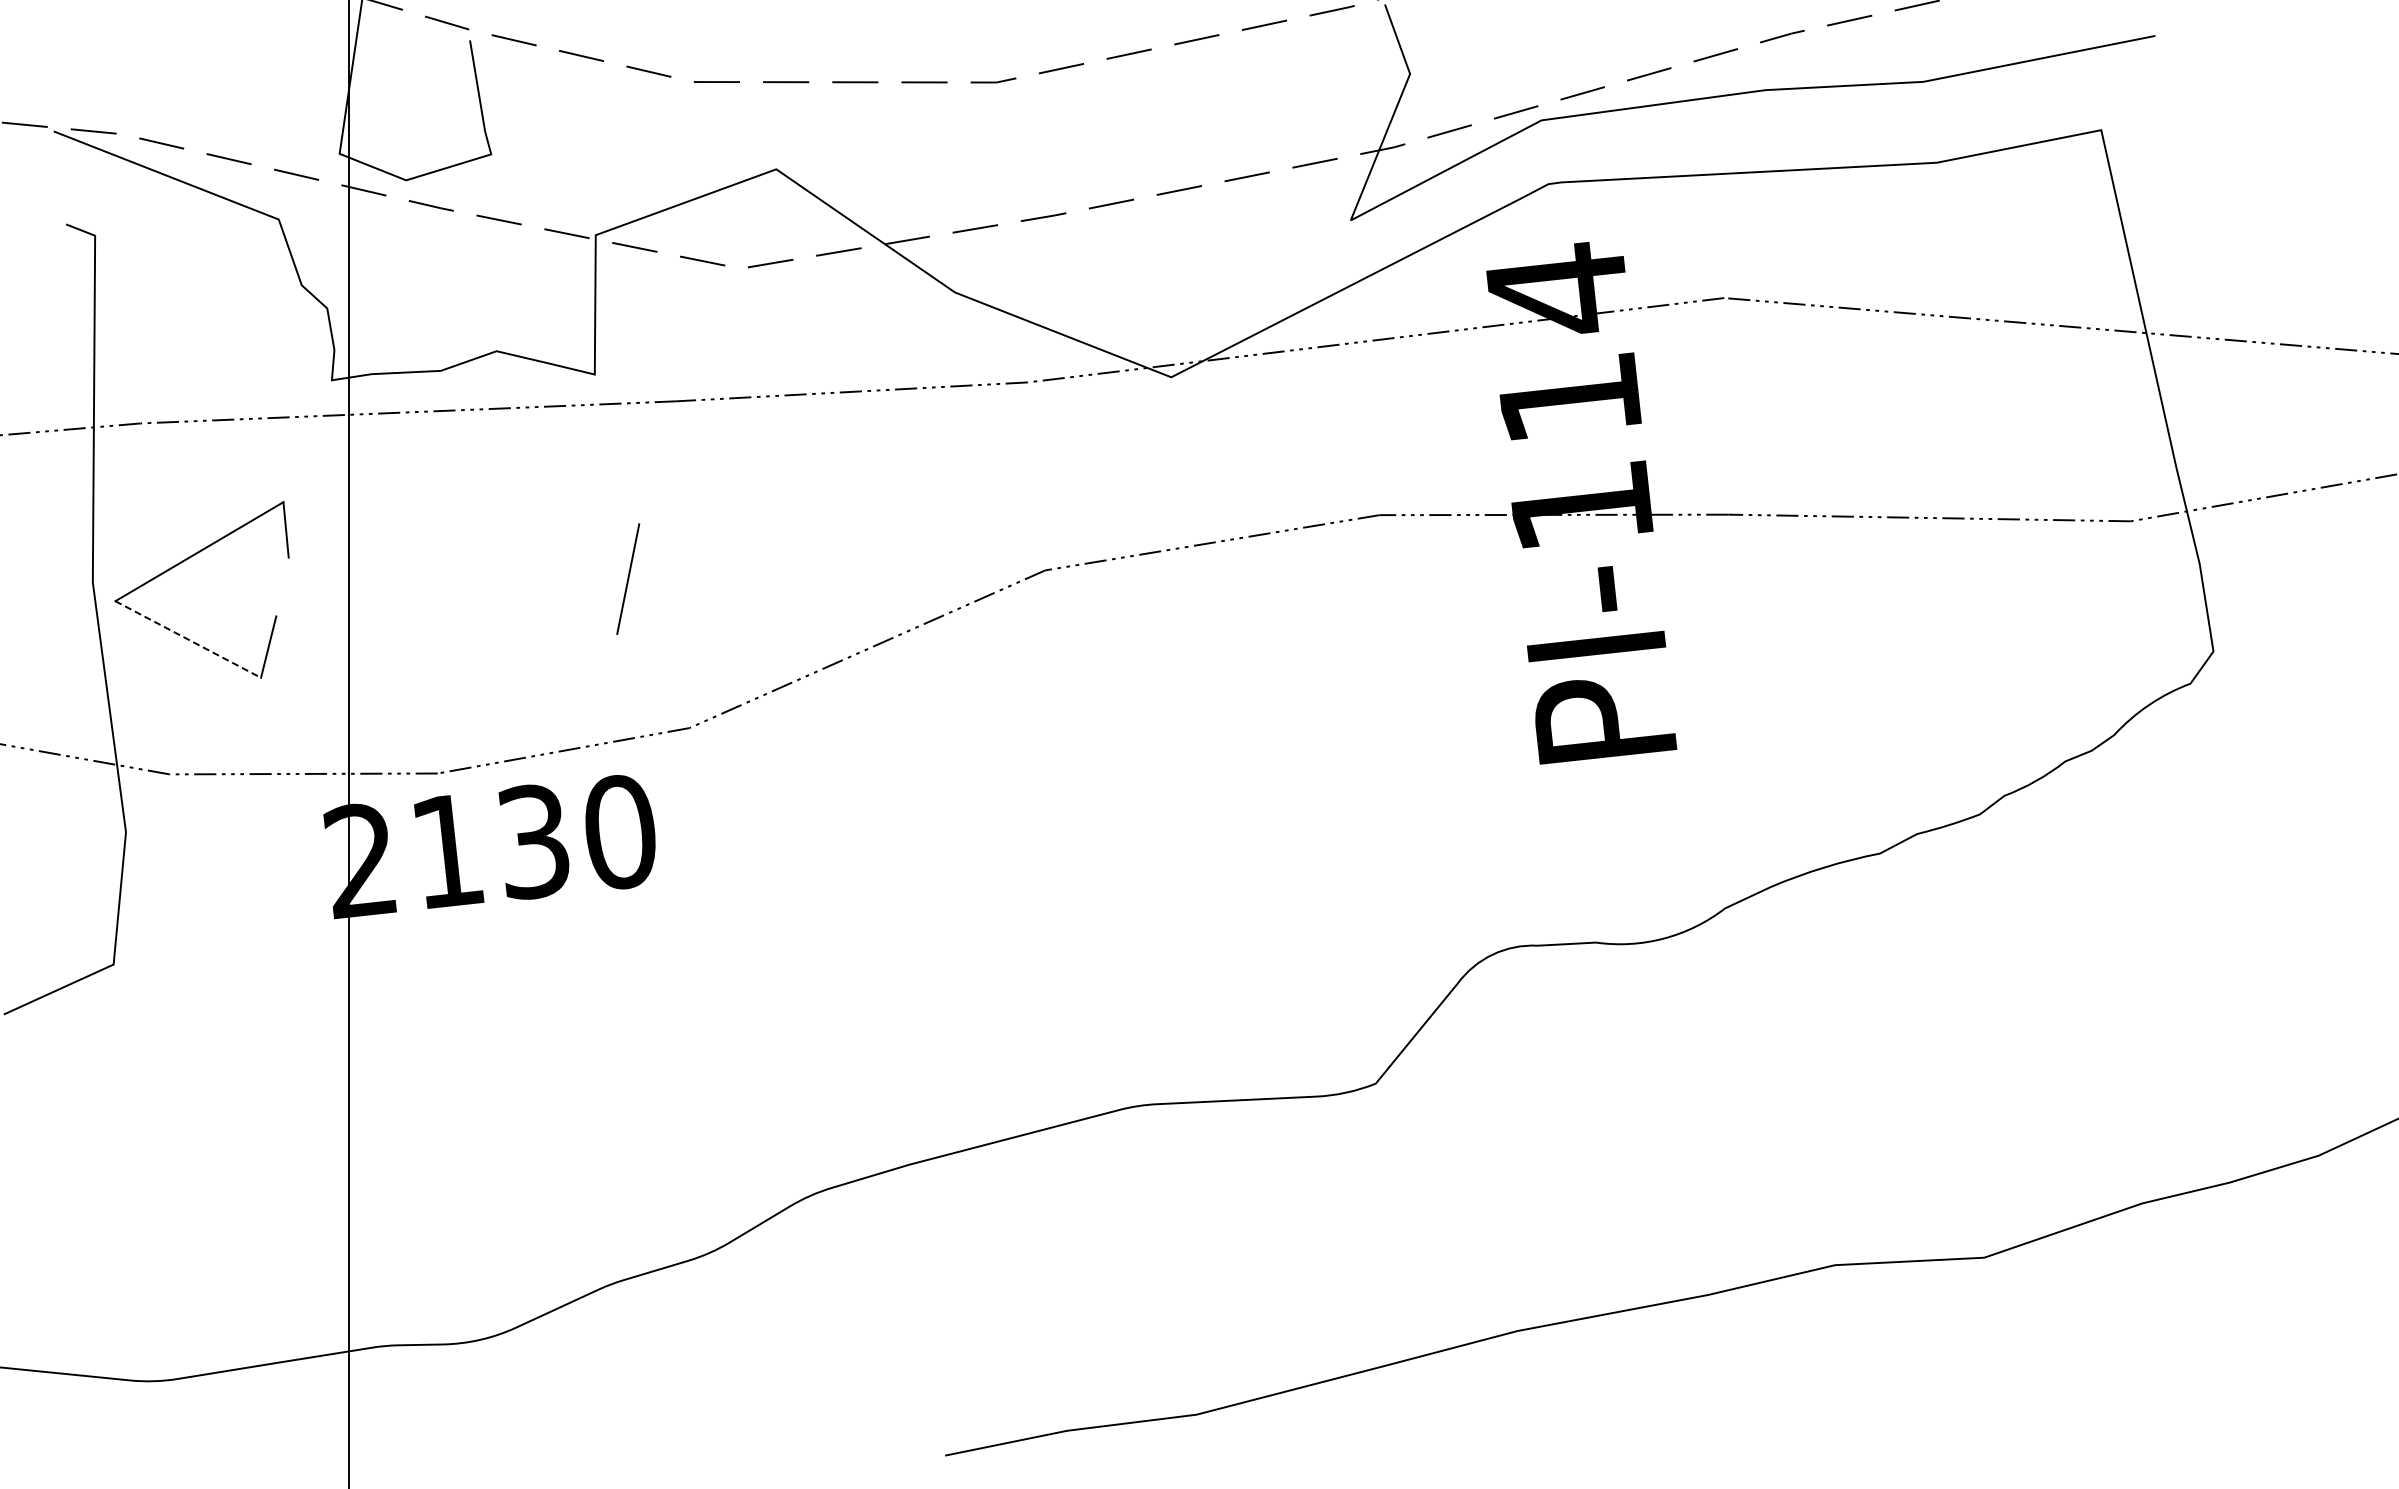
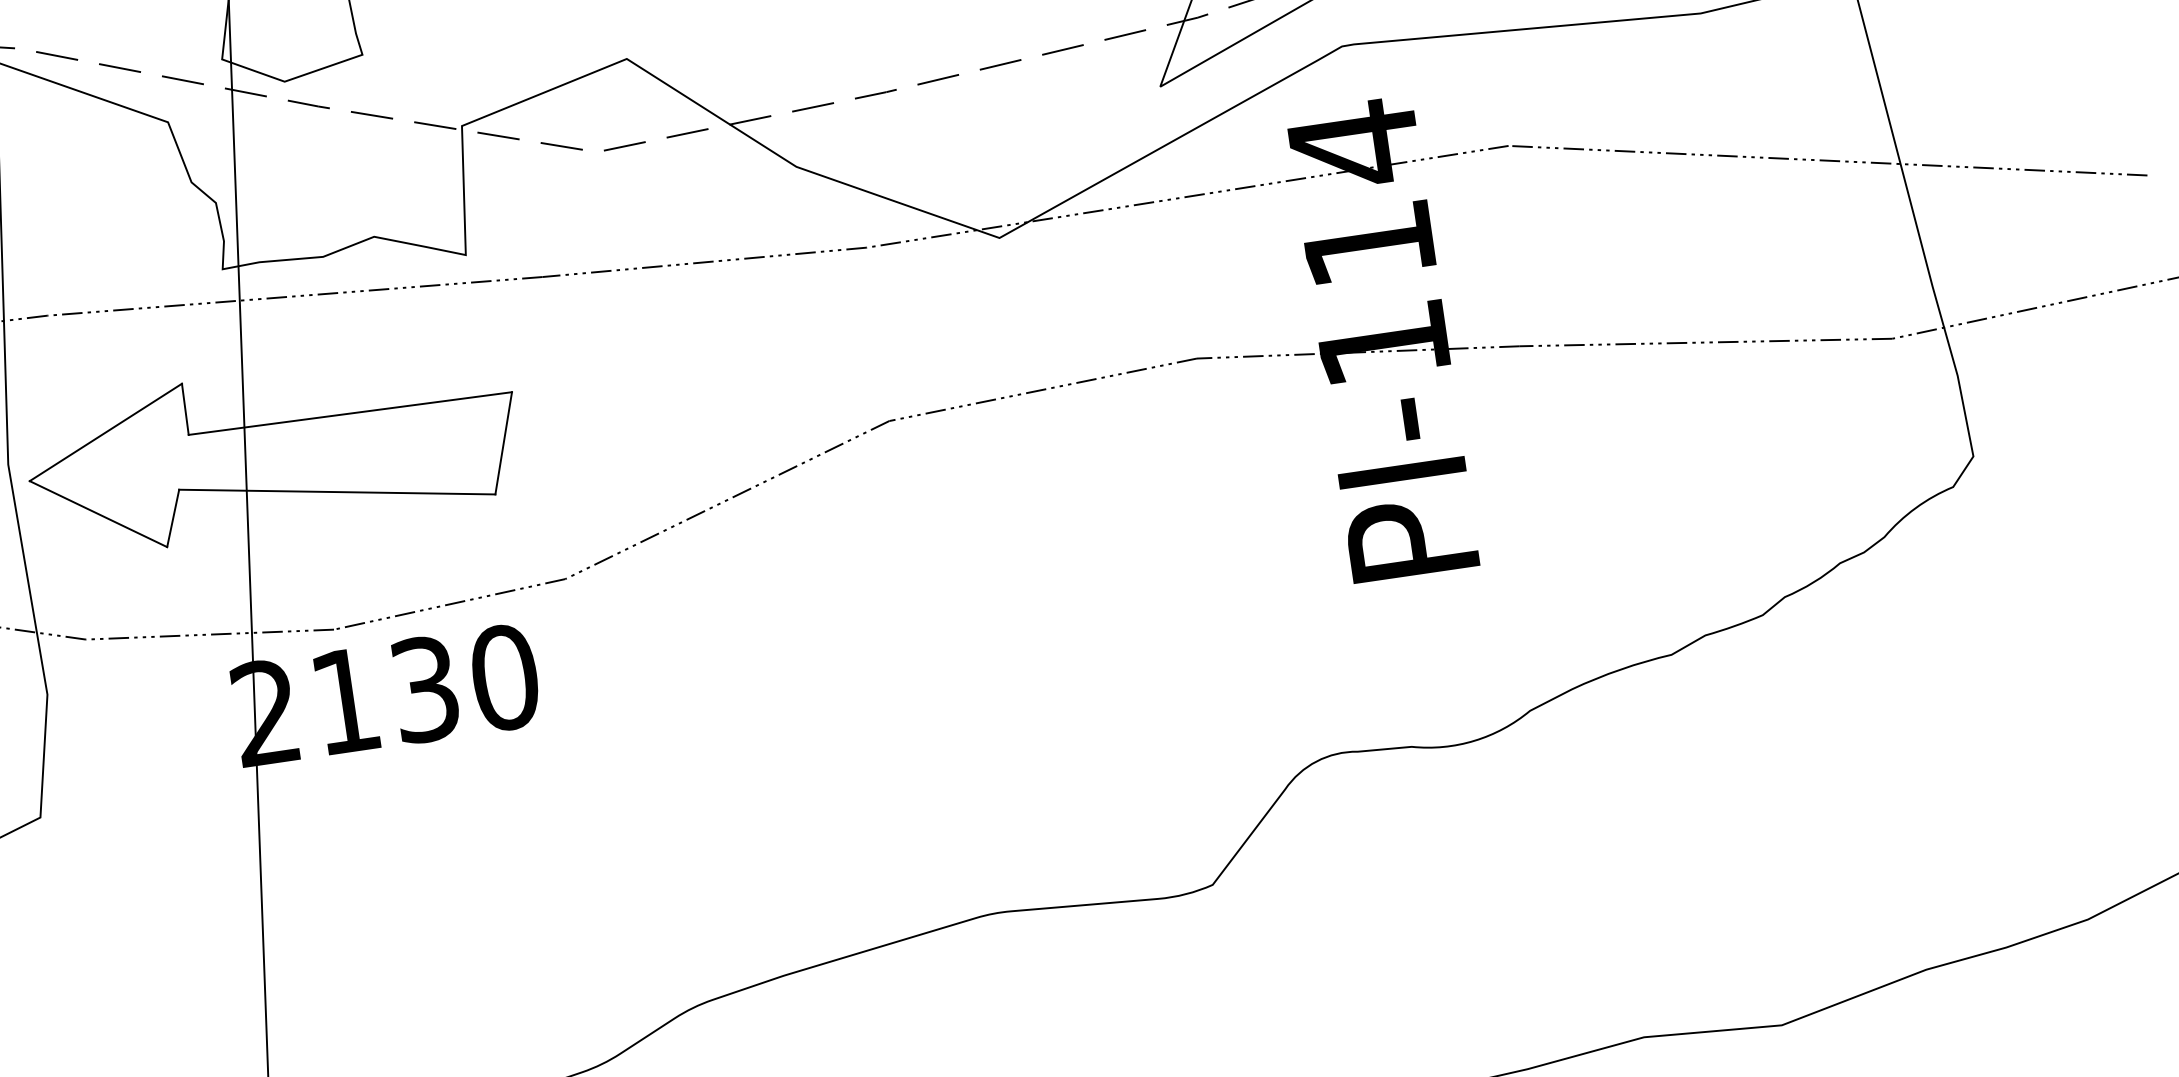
line: (463, 540) -> (349, 413), added
line: (446, 625) -> (337, 492), added
line: (188, 639) -> (98, 514), dashed -> solid

